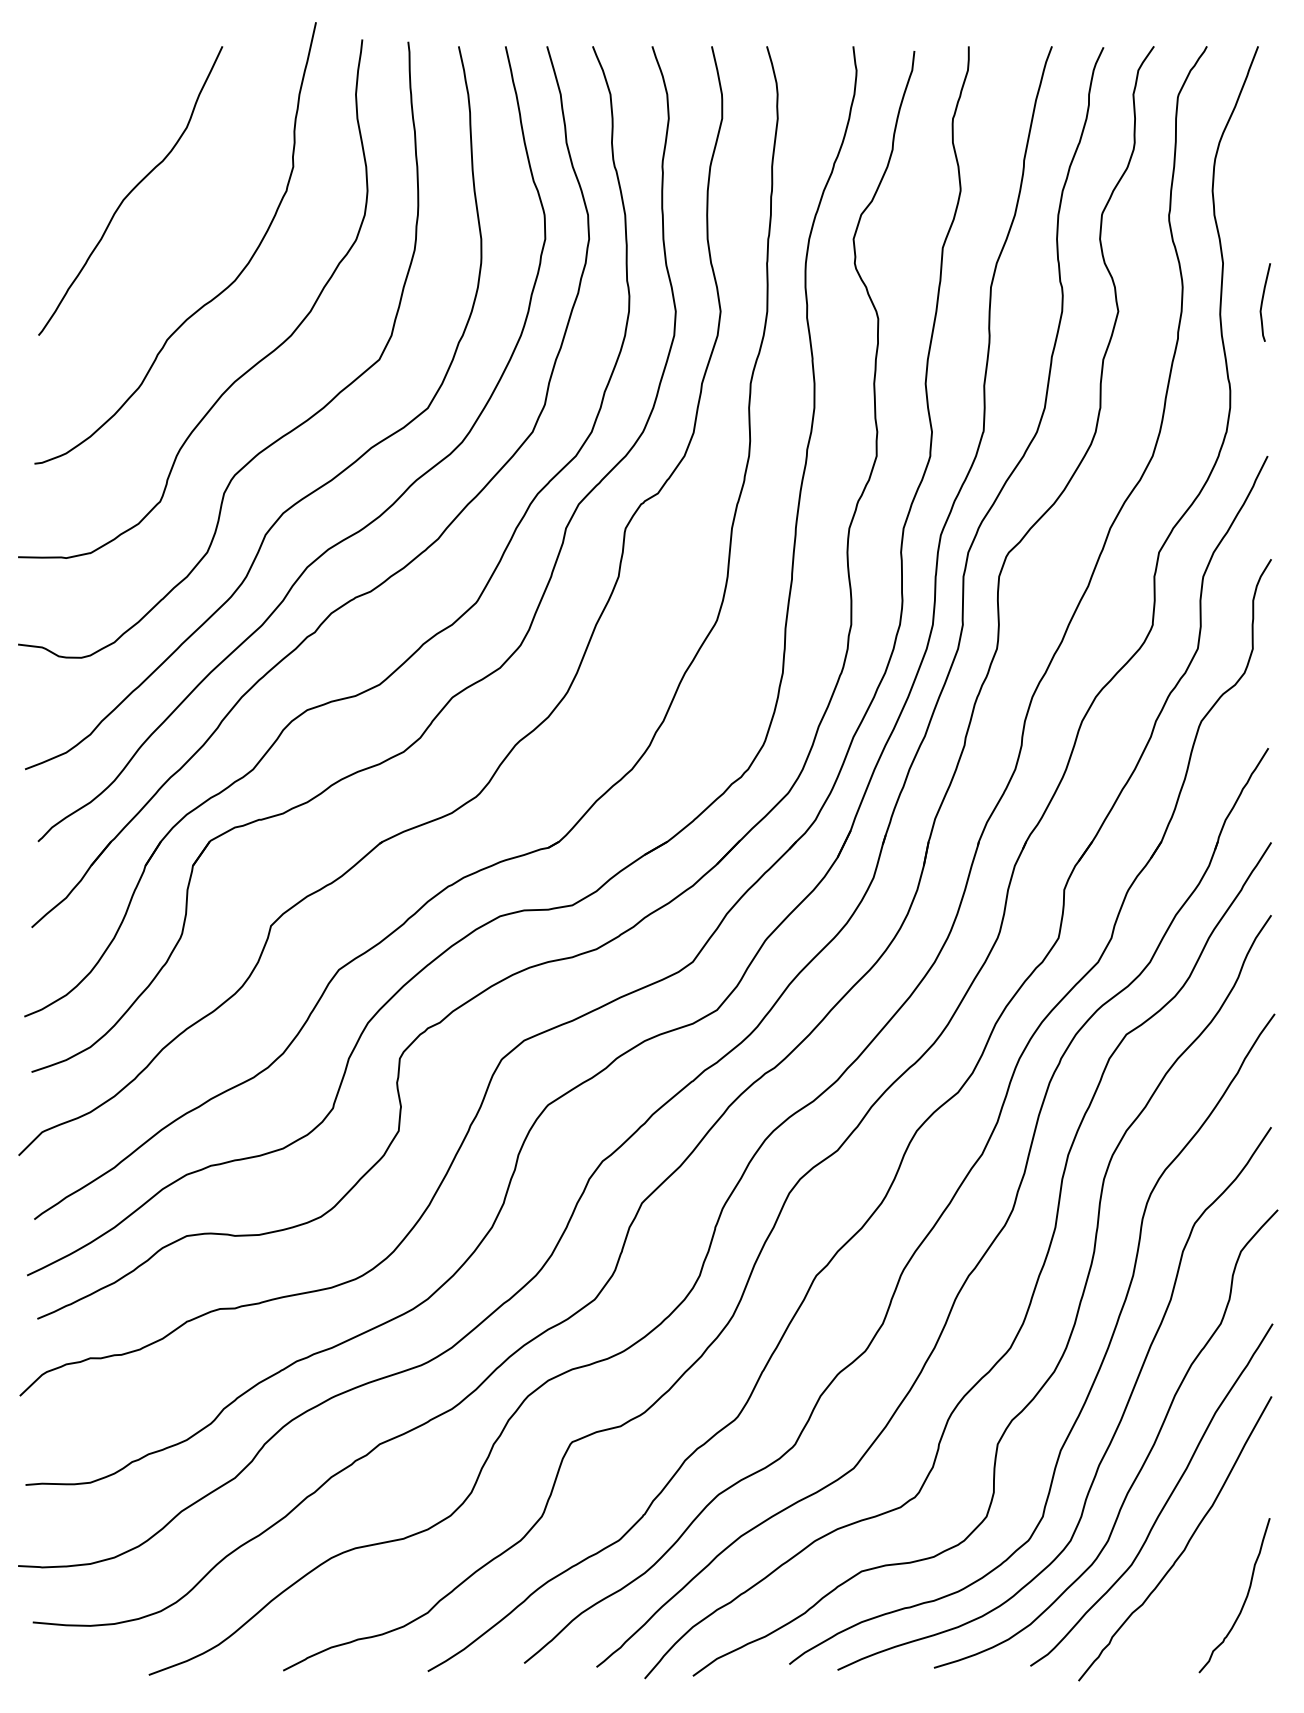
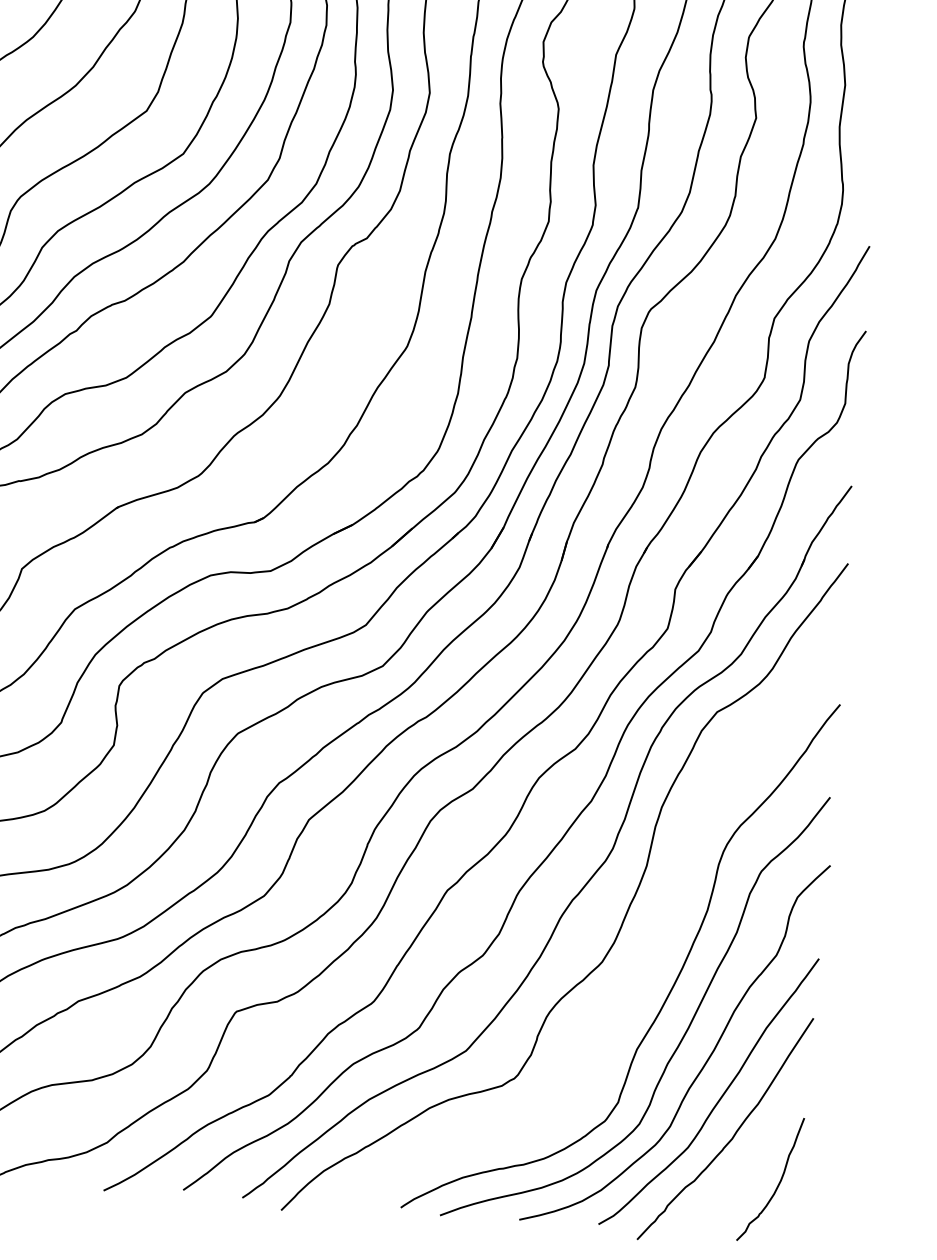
curve: (1263, 300) -> (876, 118), removed
curve: (1072, 1326) -> (654, 948), removed

